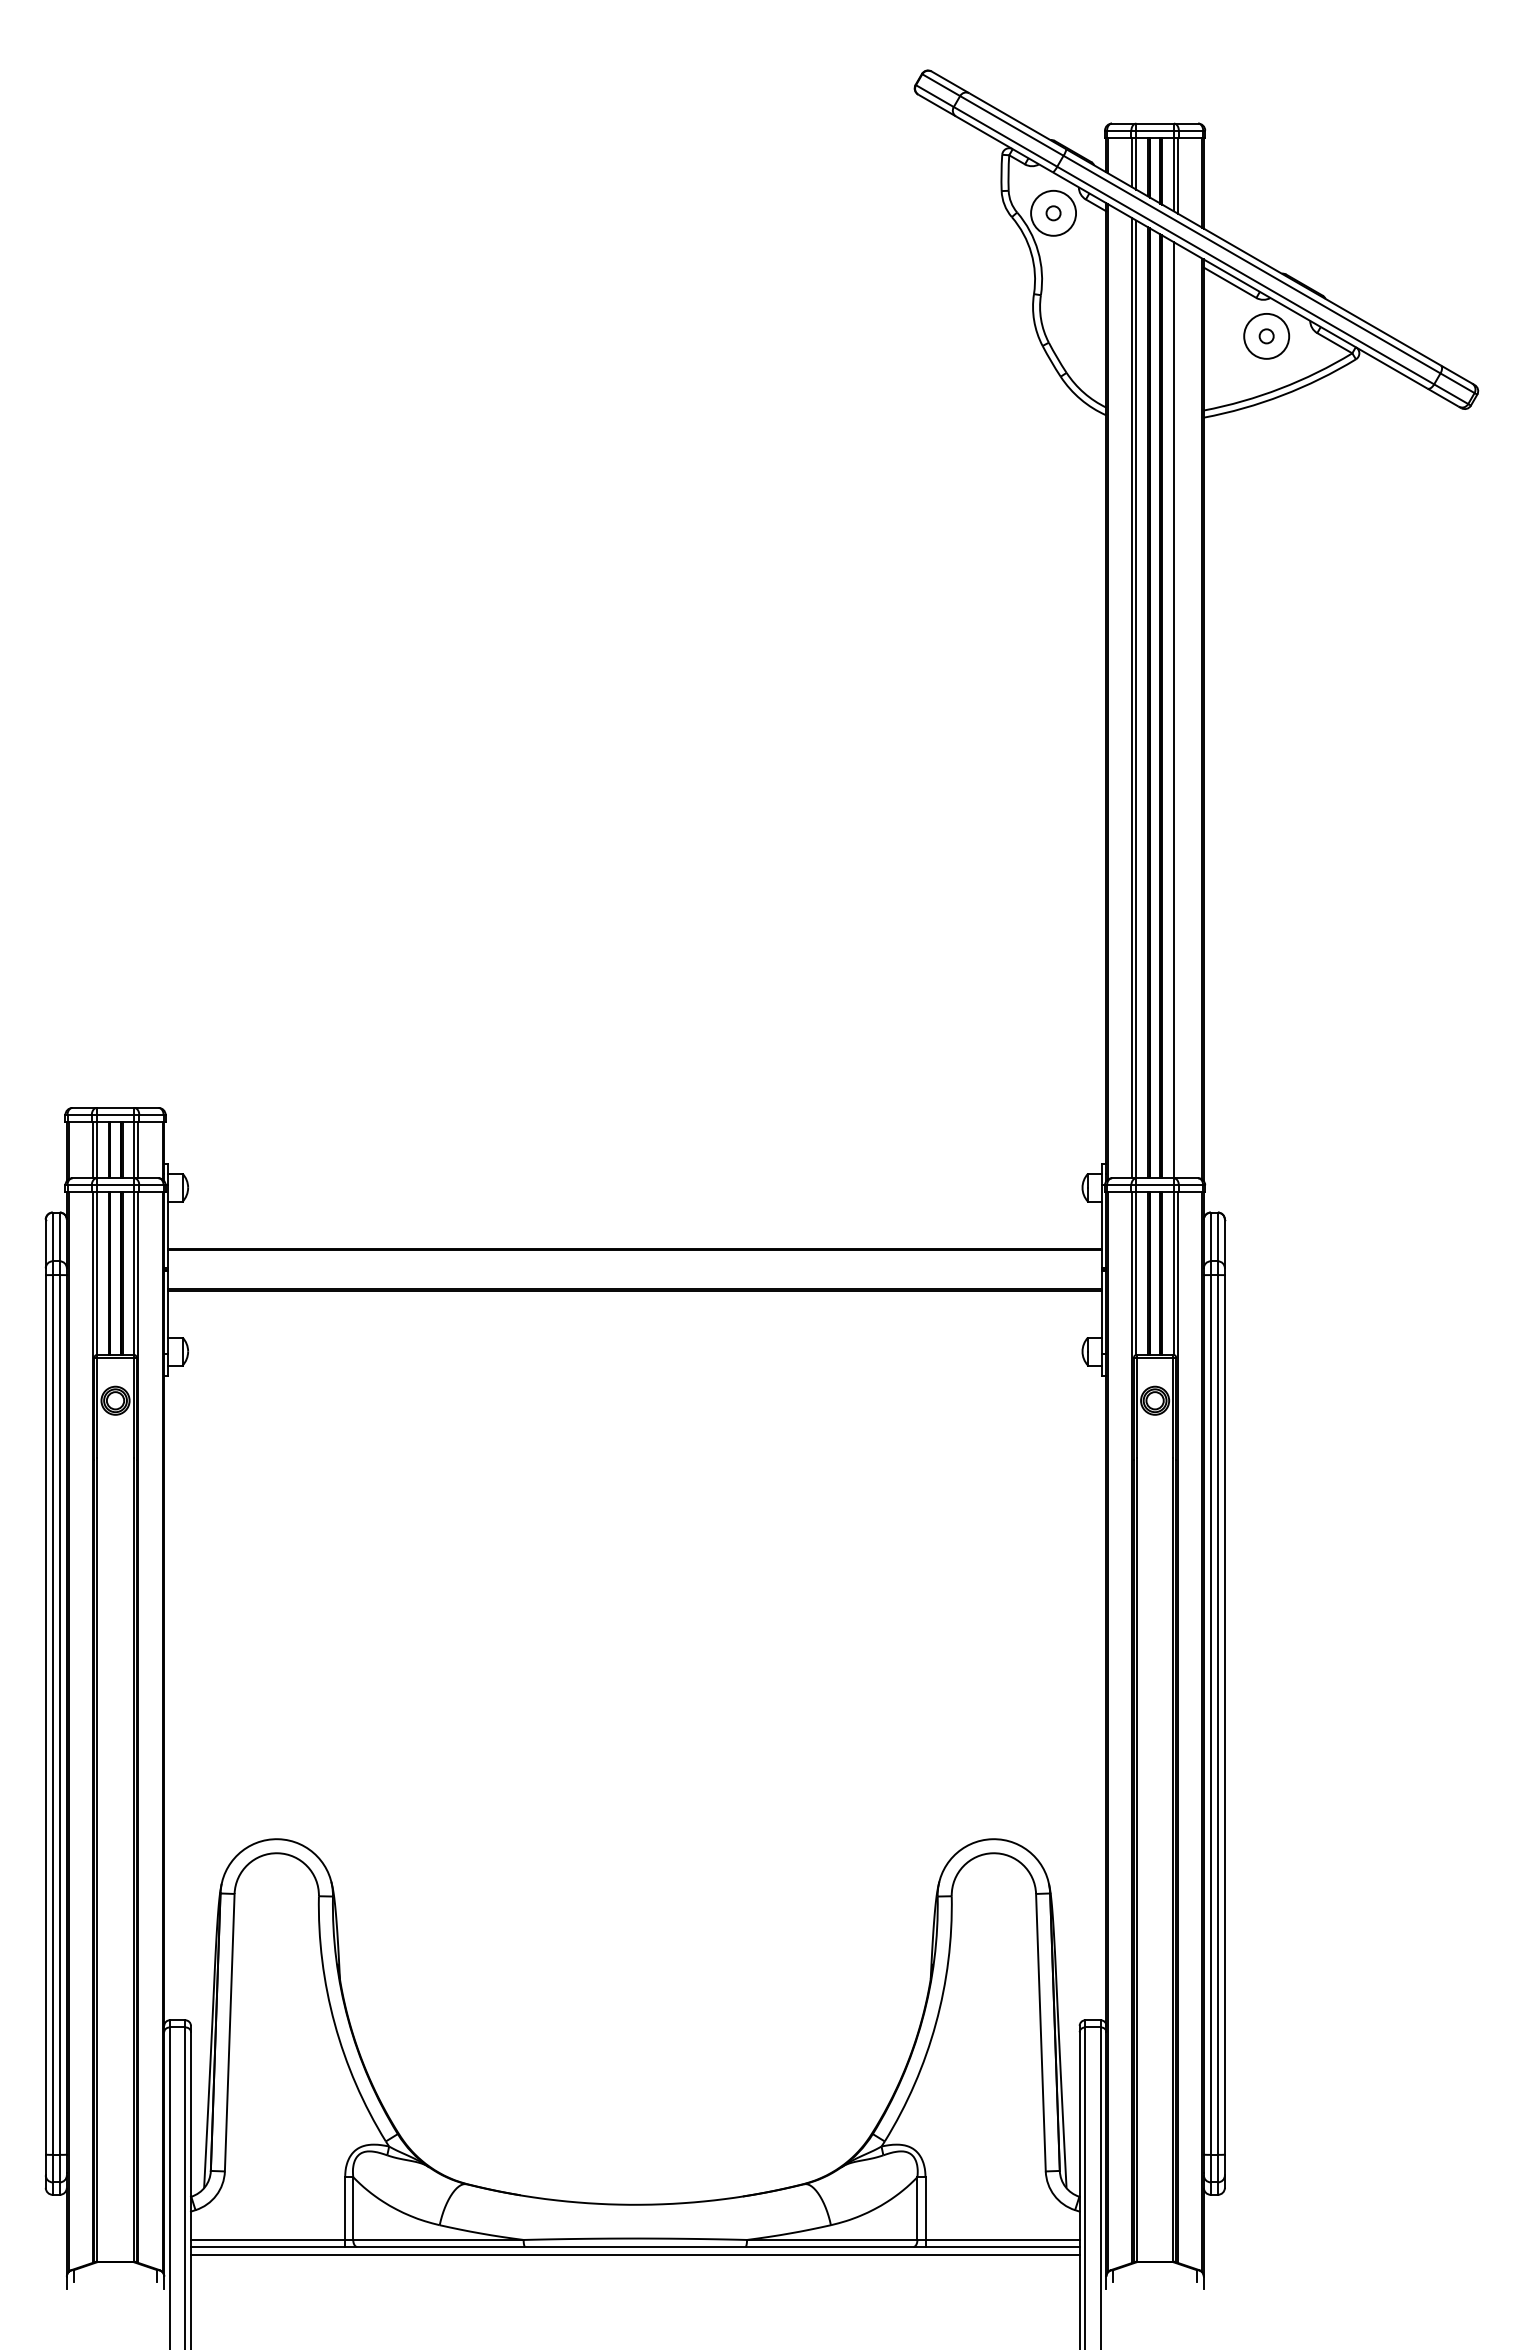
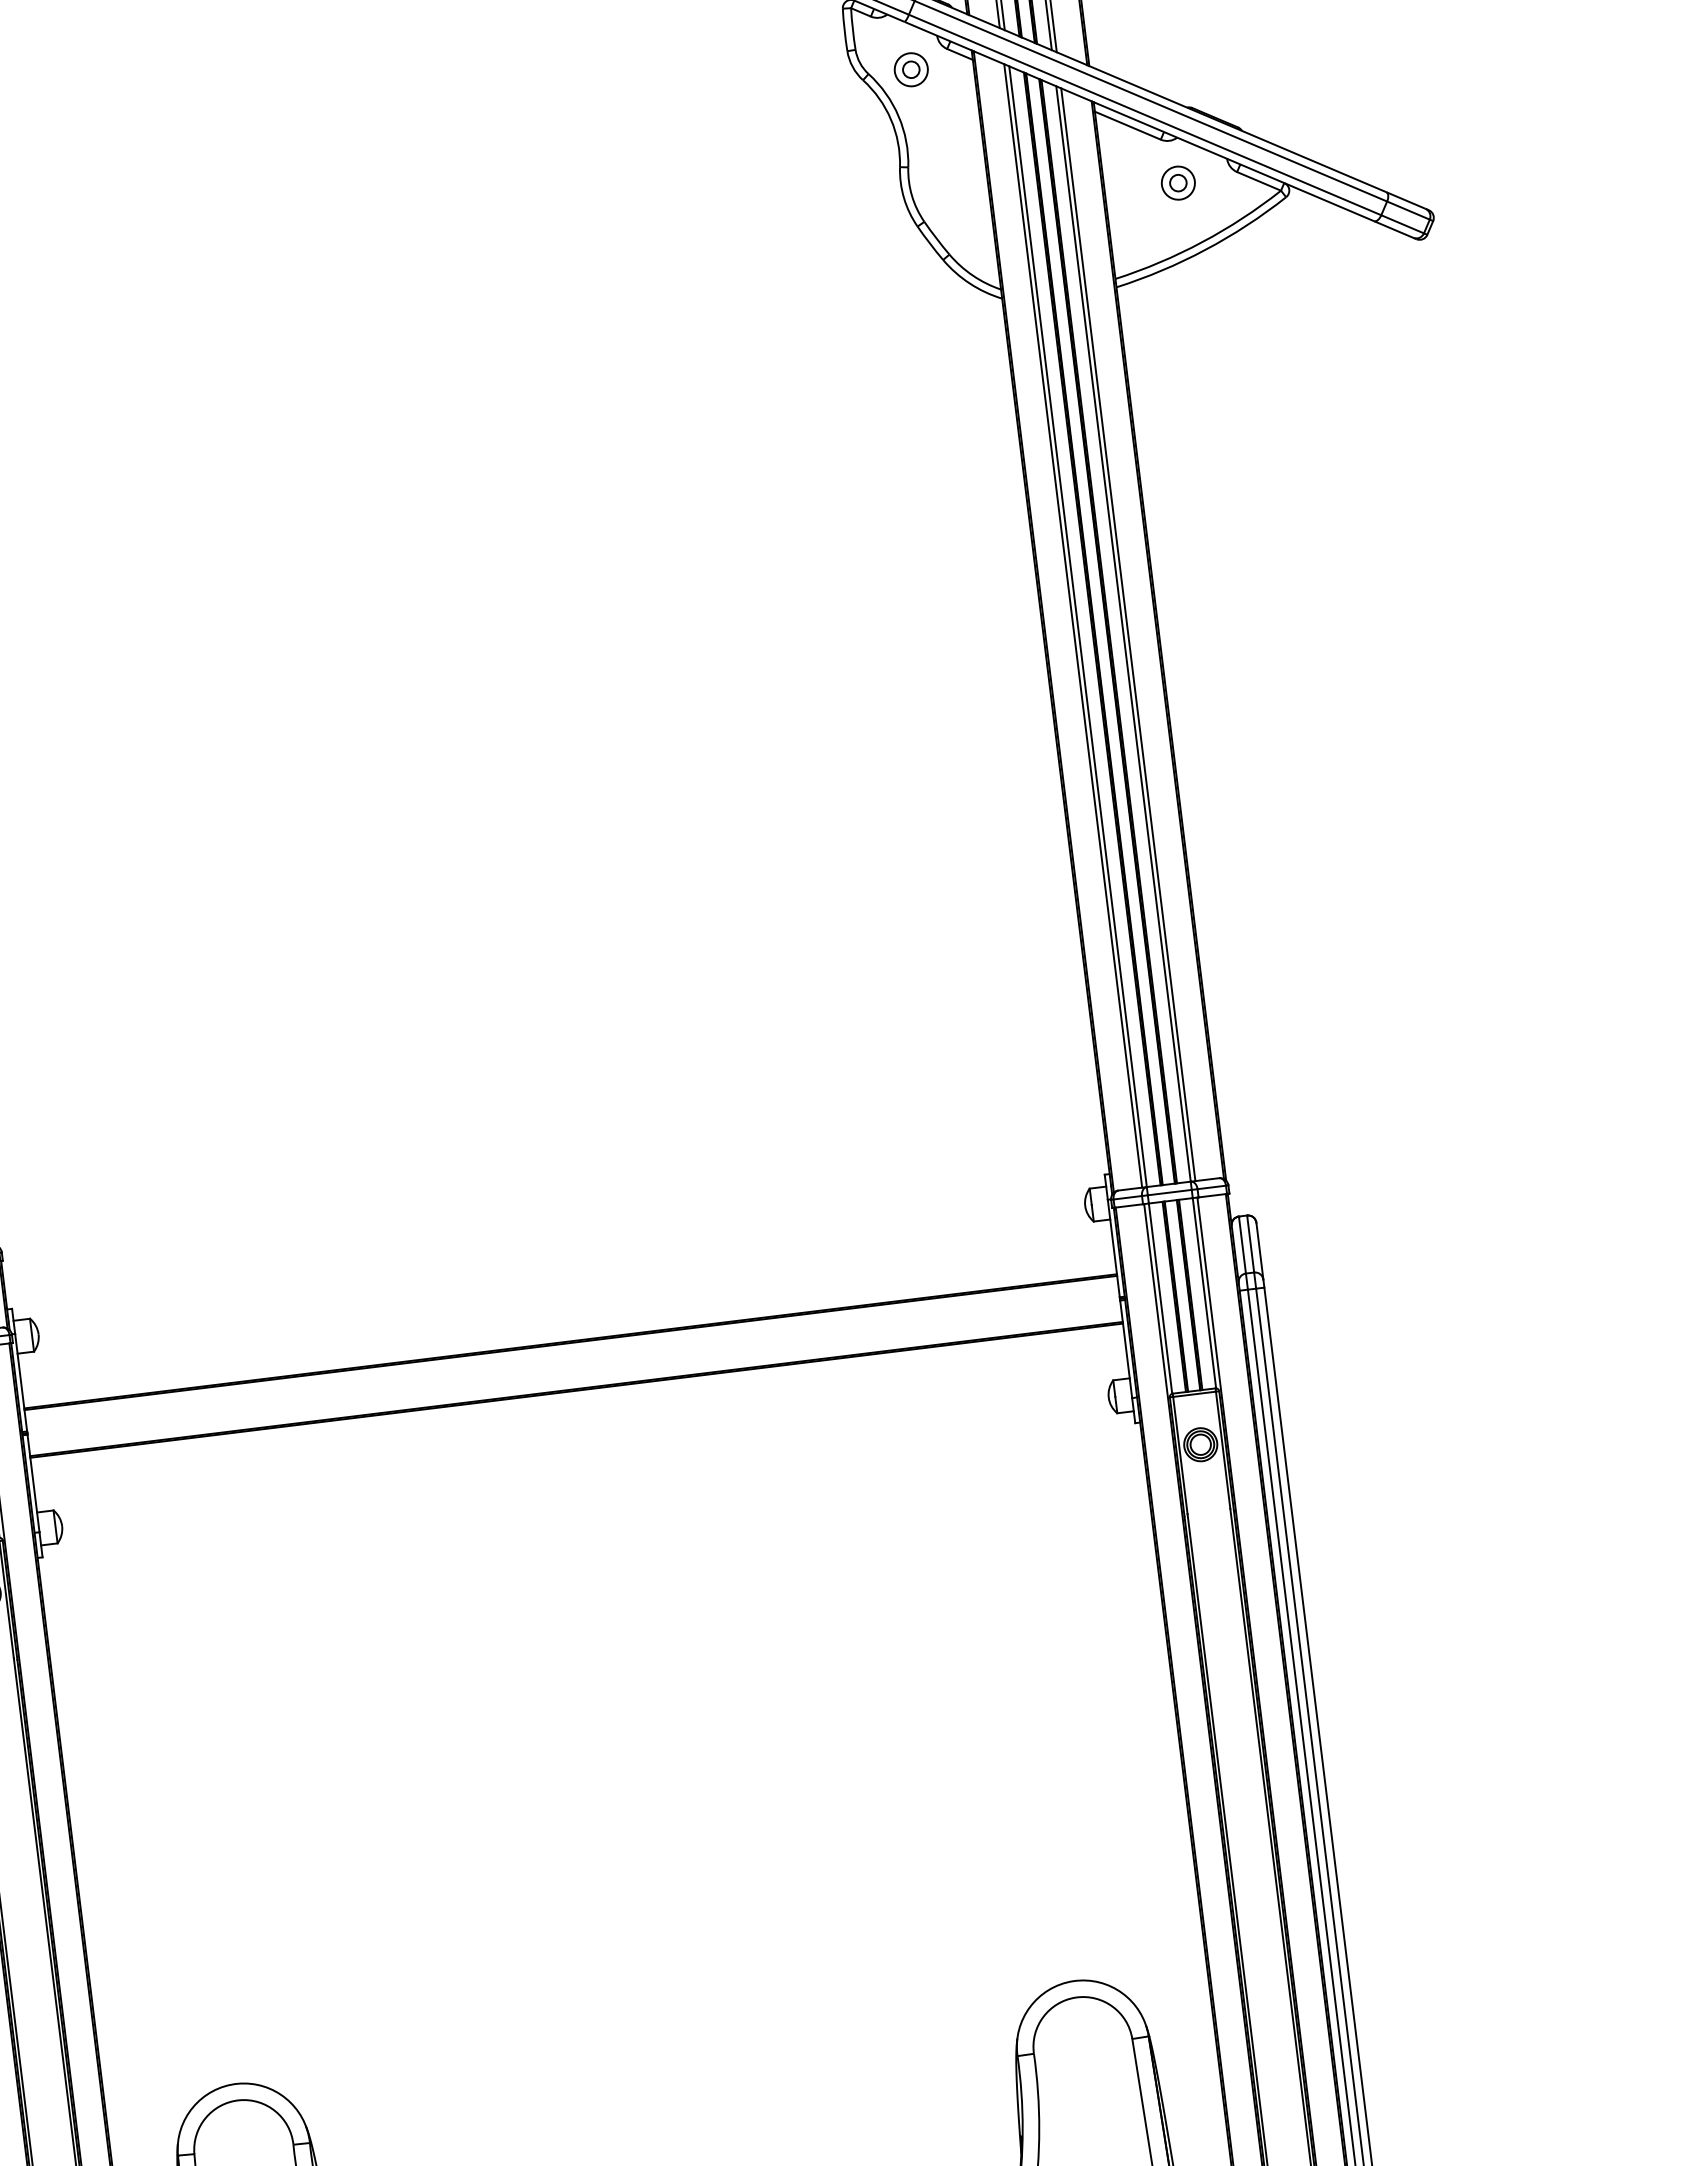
circle: (1053, 213) -> (911, 69), size x0.62
circle: (1266, 336) -> (1178, 183), size x0.62
line: (1177, 711) -> (1127, 634), added

